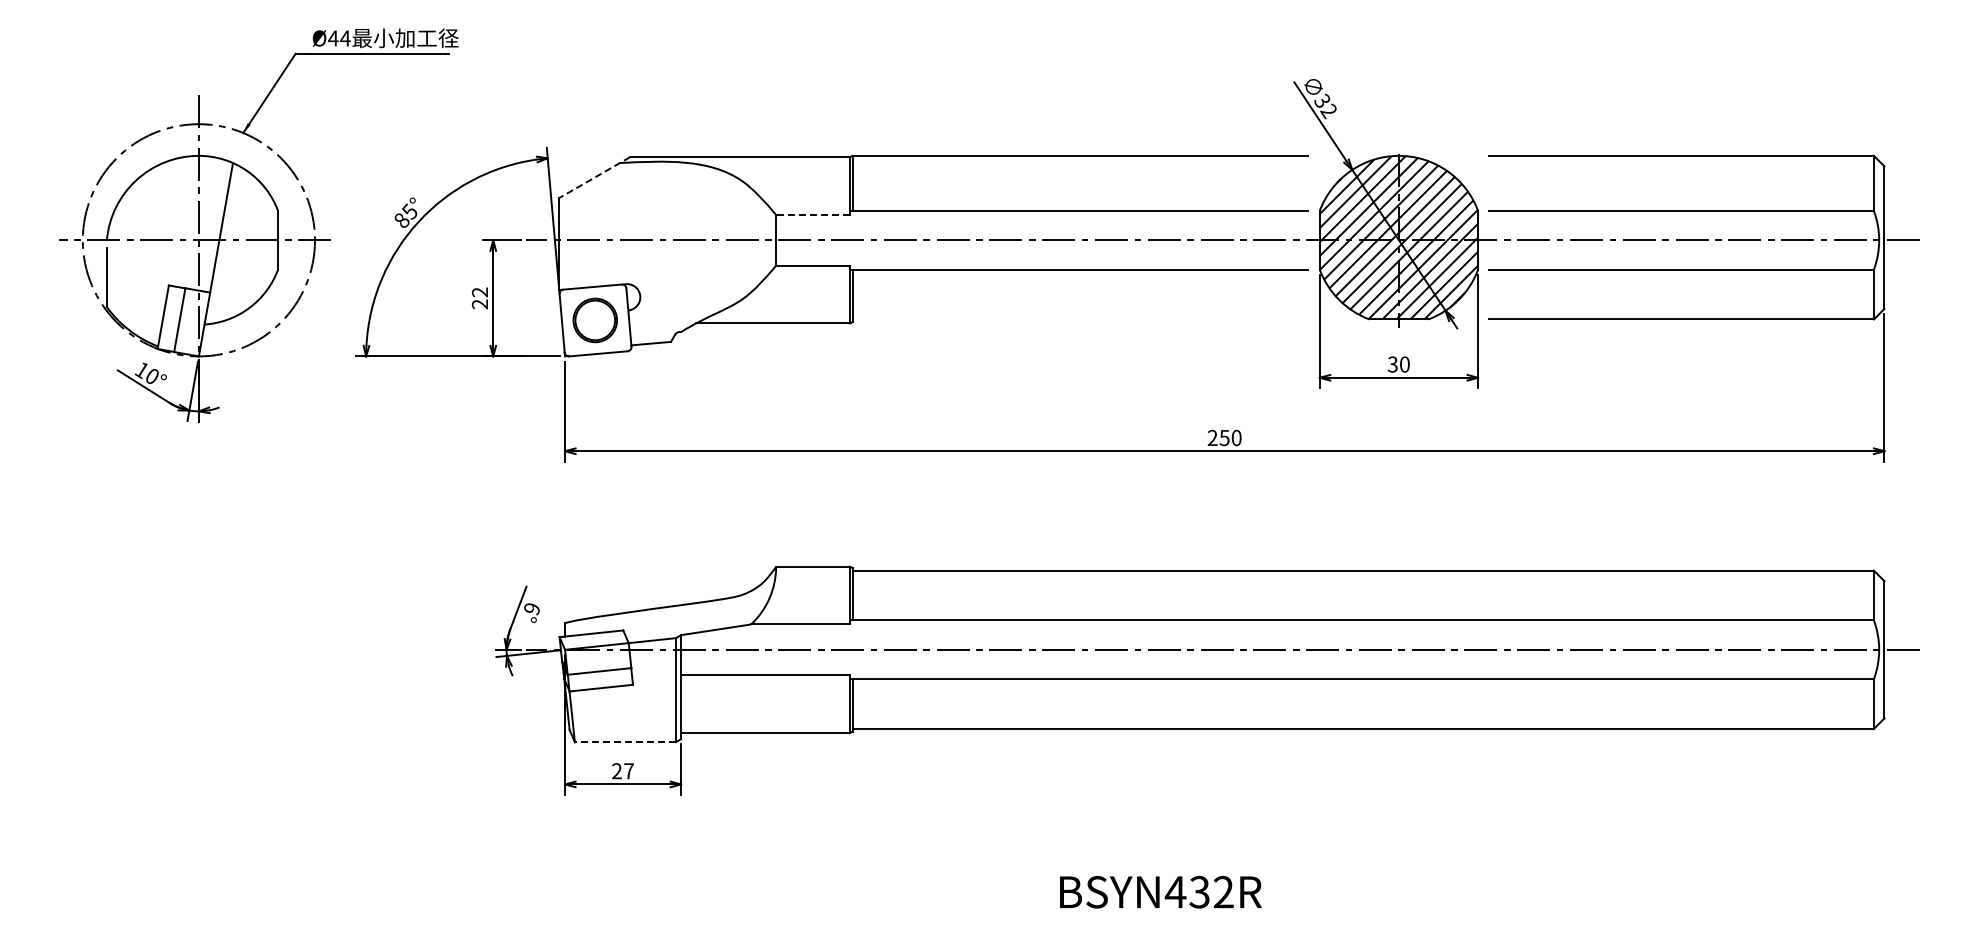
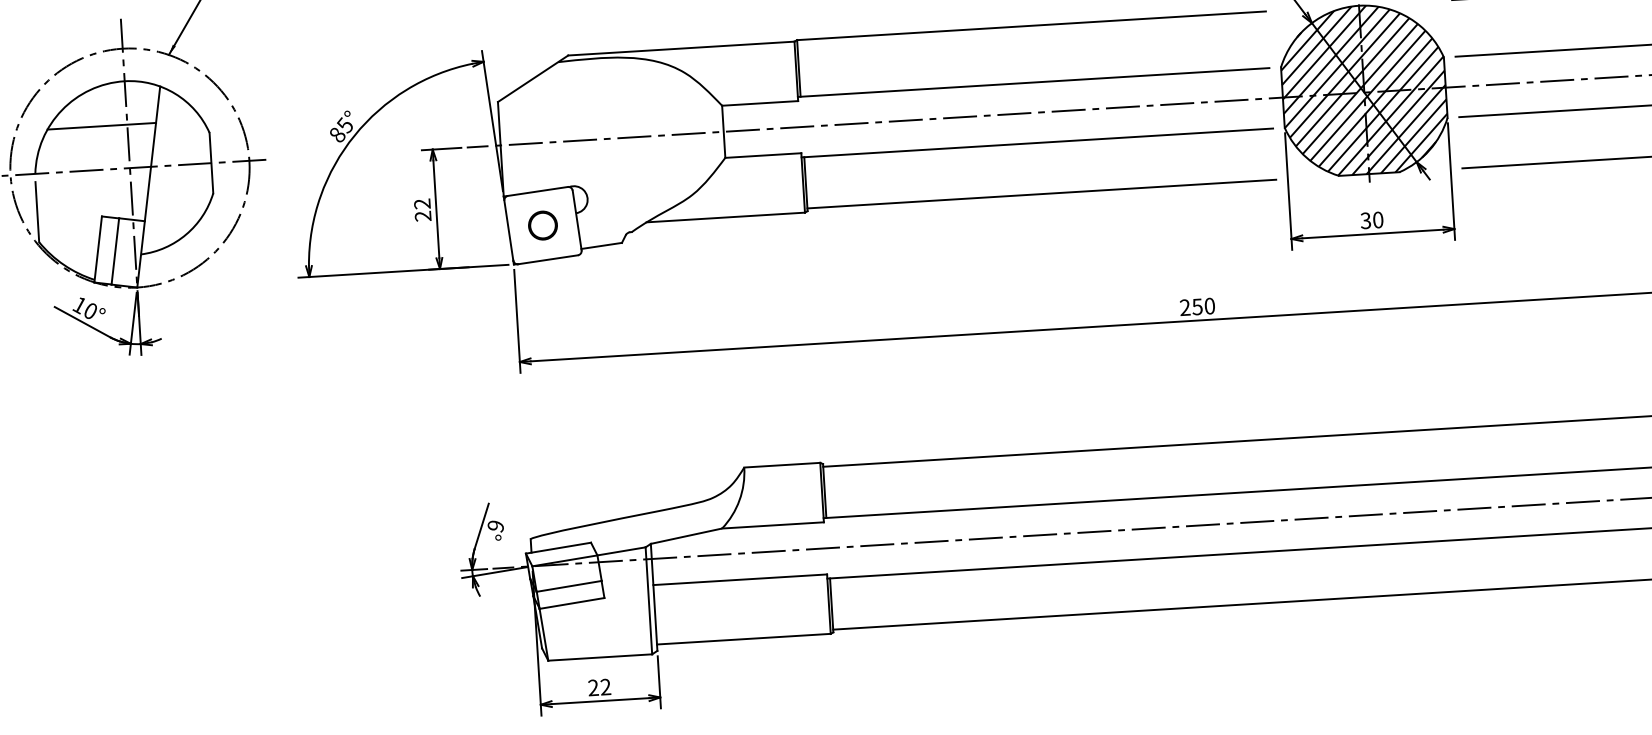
line: (594, 177) -> (532, 78), dashed -> solid
line: (173, 198) -> (101, 126), added
line: (813, 214) -> (760, 102), dashed -> solid
line: (1080, 319) -> (1041, 194), added
part: (595, 320) -> (542, 225), size x0.62
line: (624, 742) -> (599, 657), dashed -> solid
text: (628, 771) -> (605, 687), 27 -> 22

